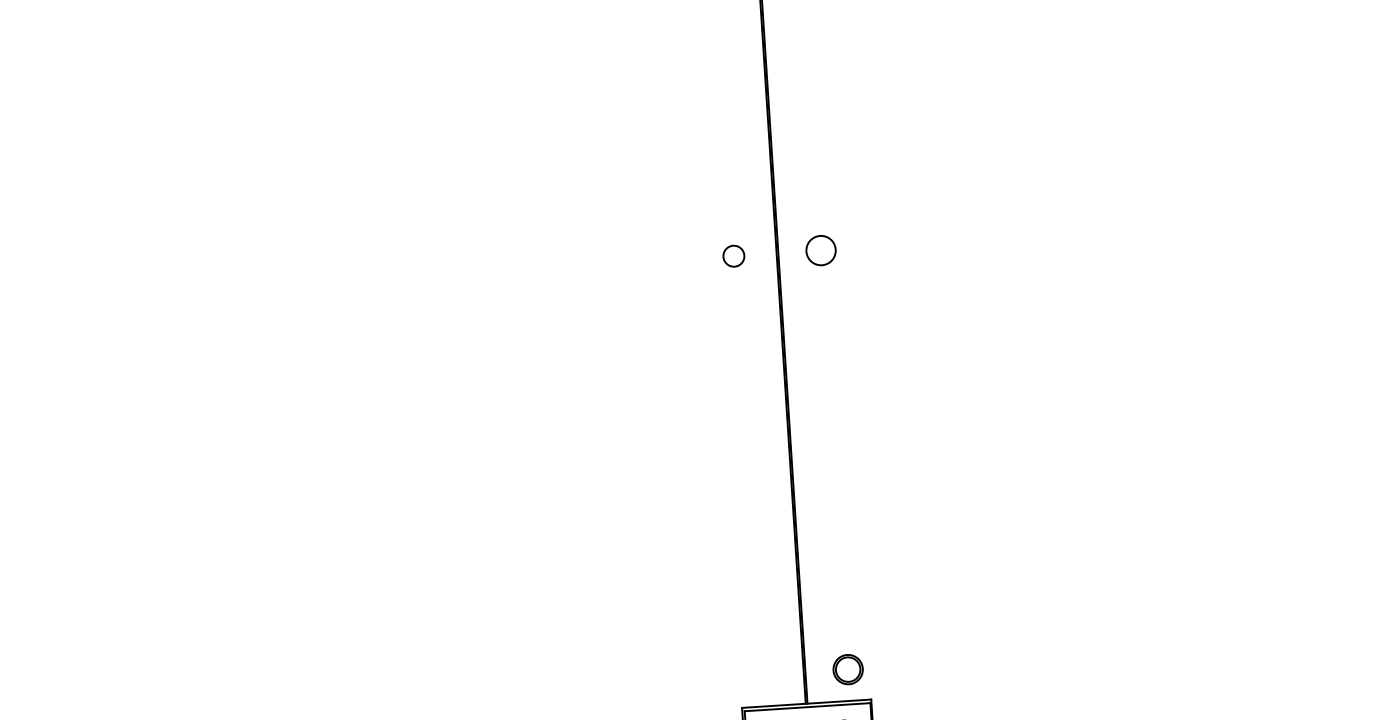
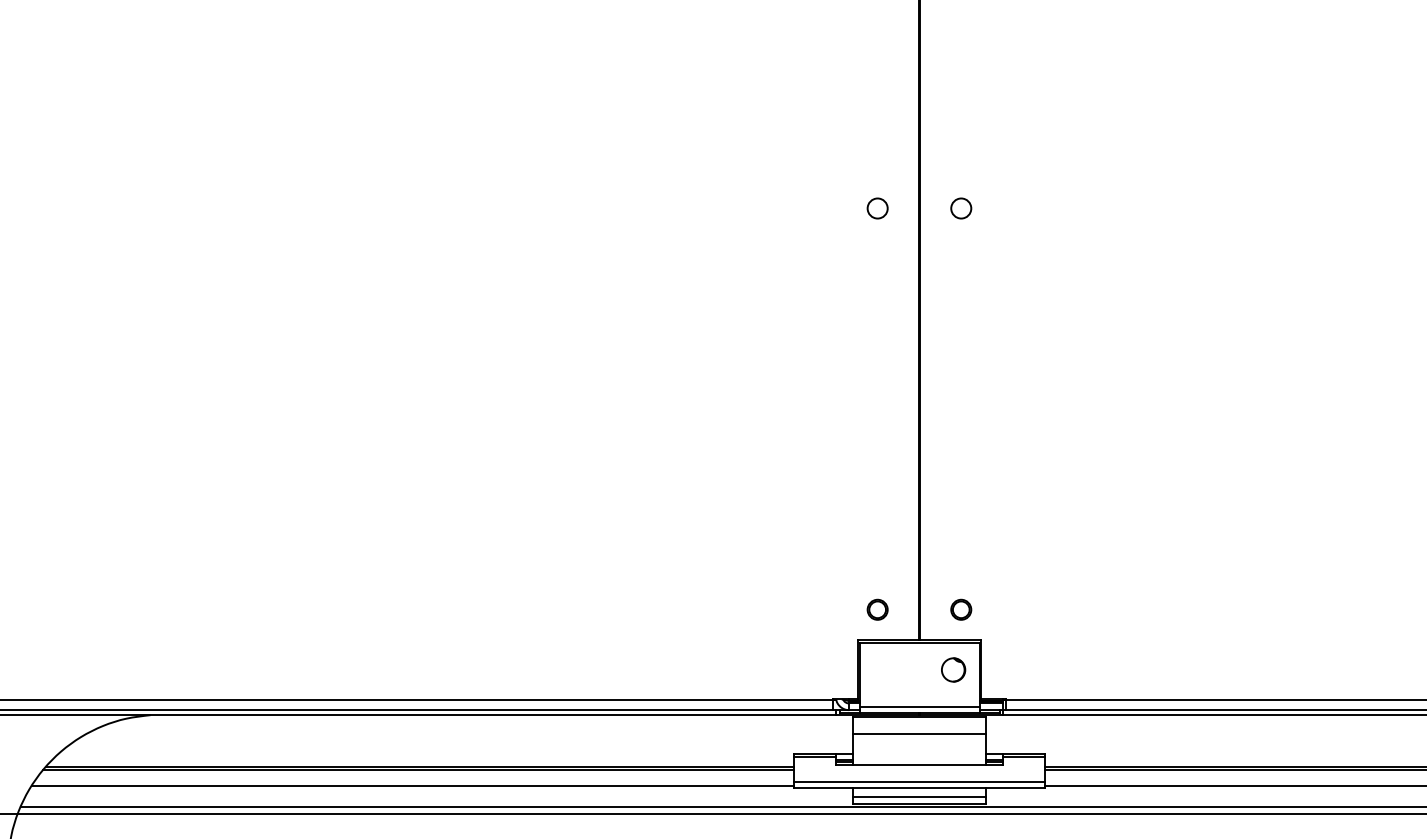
circle: (821, 250) -> (961, 208), size x0.71
part: (848, 669) -> (961, 609), size x0.71
part: (760, 674) -> (877, 609), added

